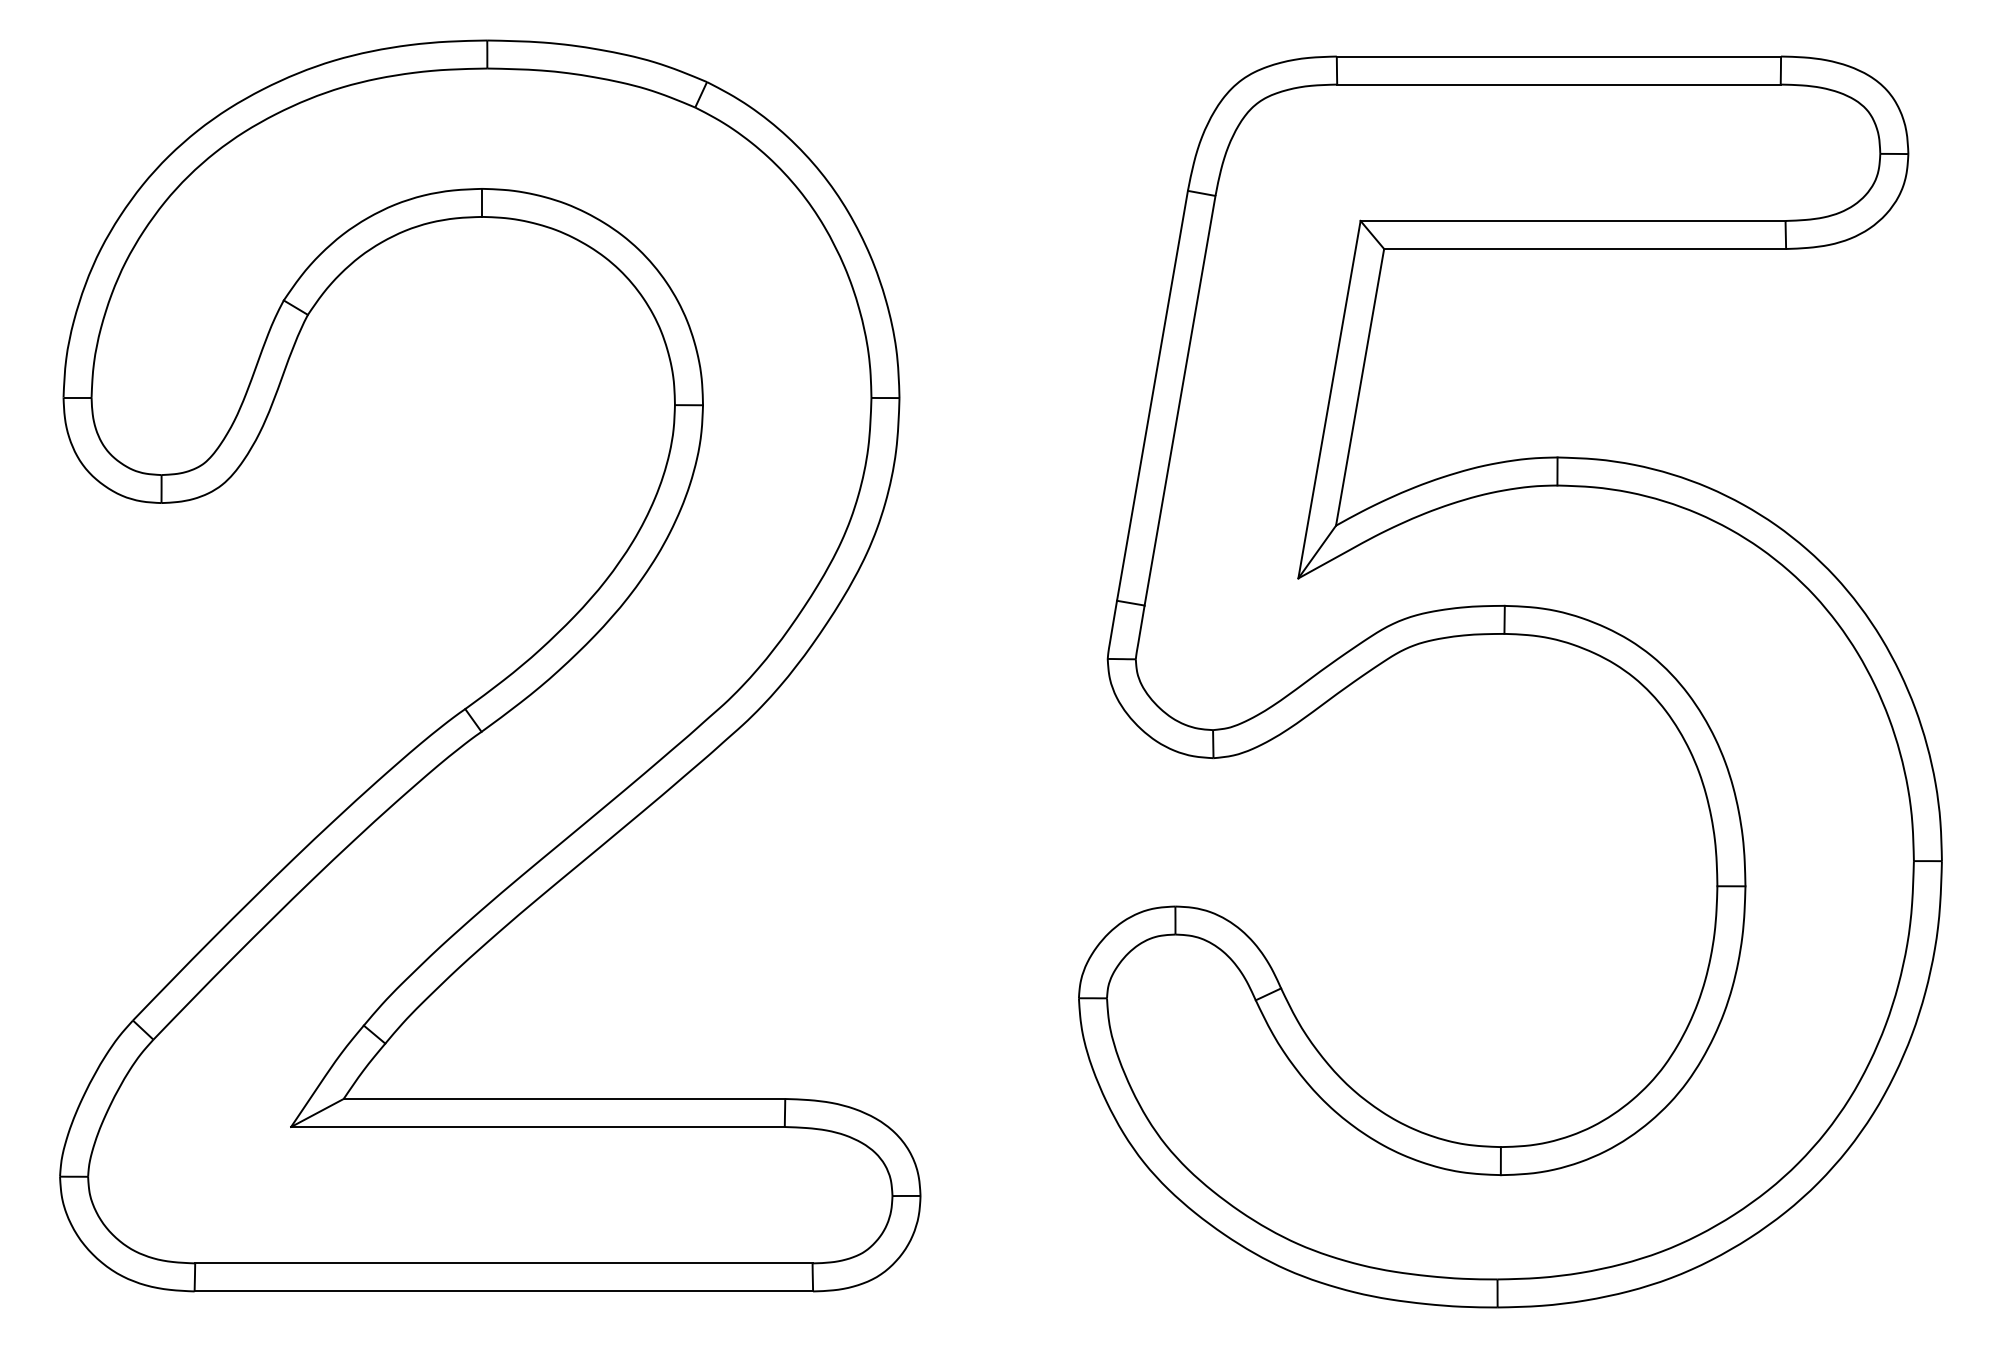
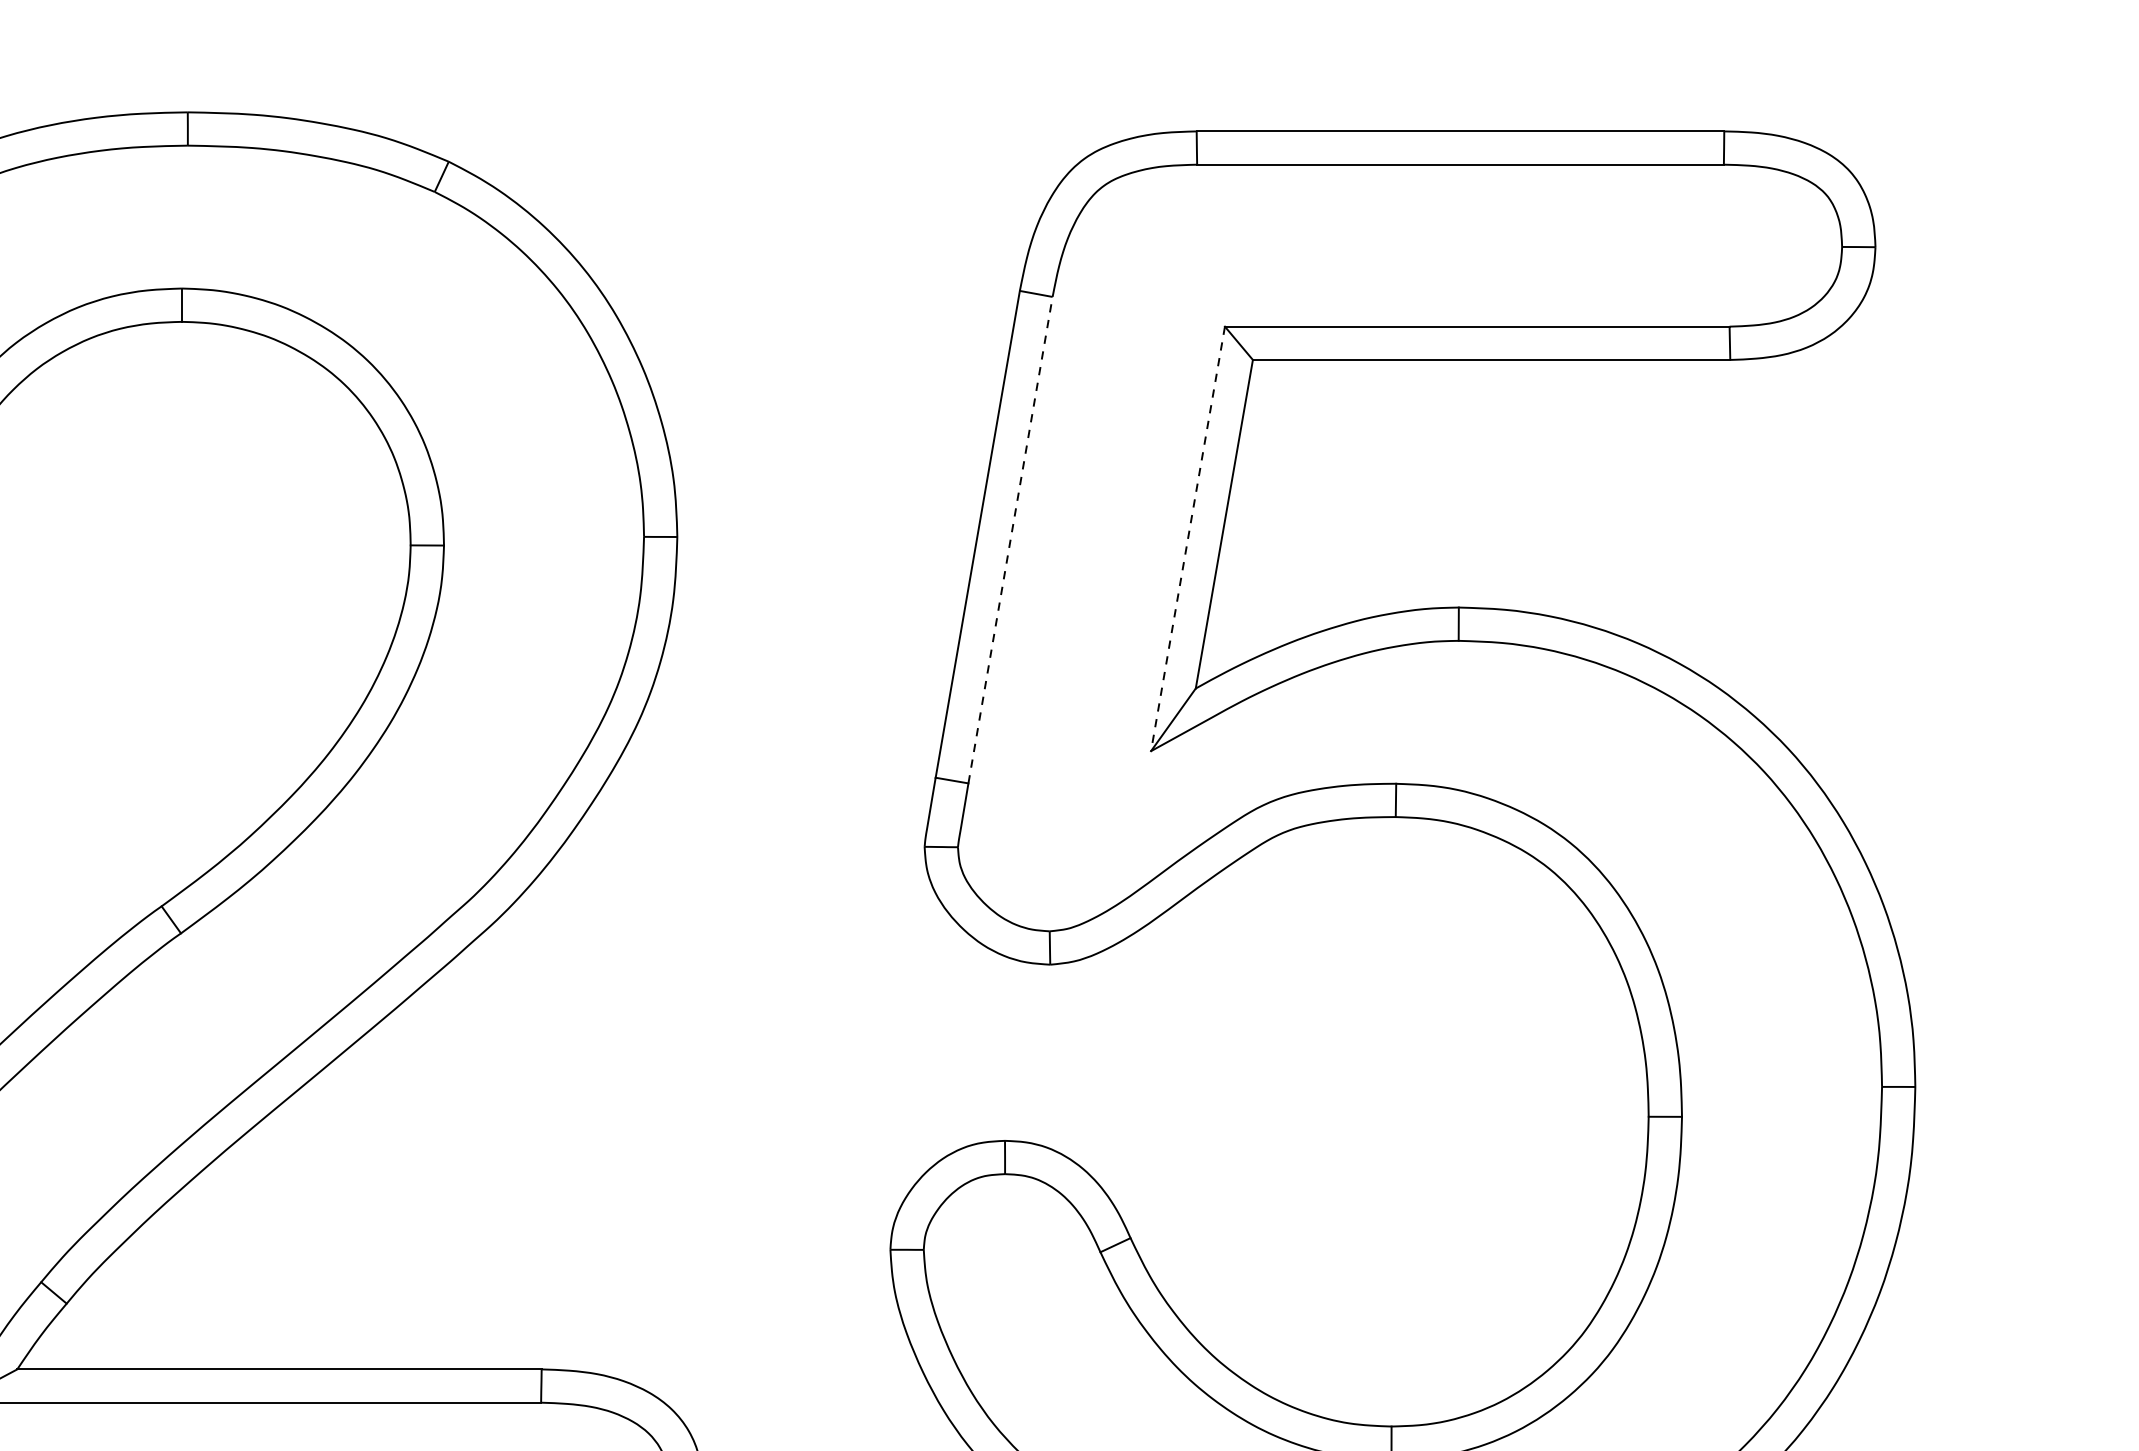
line: (1180, 400) -> (1011, 539), solid -> dashed
line: (1329, 400) -> (1188, 539), solid -> dashed

